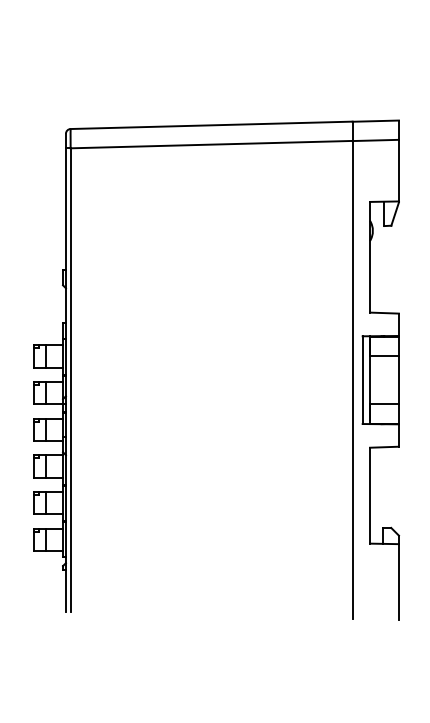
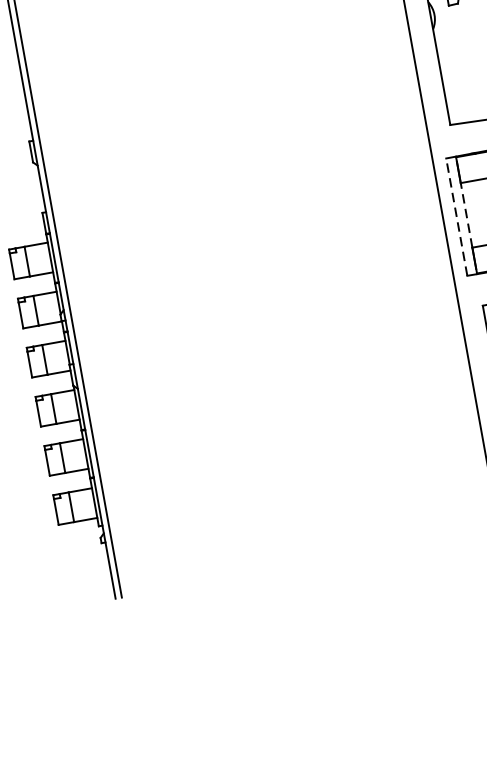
line: (370, 379) -> (467, 214), solid -> dashed
line: (362, 380) -> (456, 217), solid -> dashed

